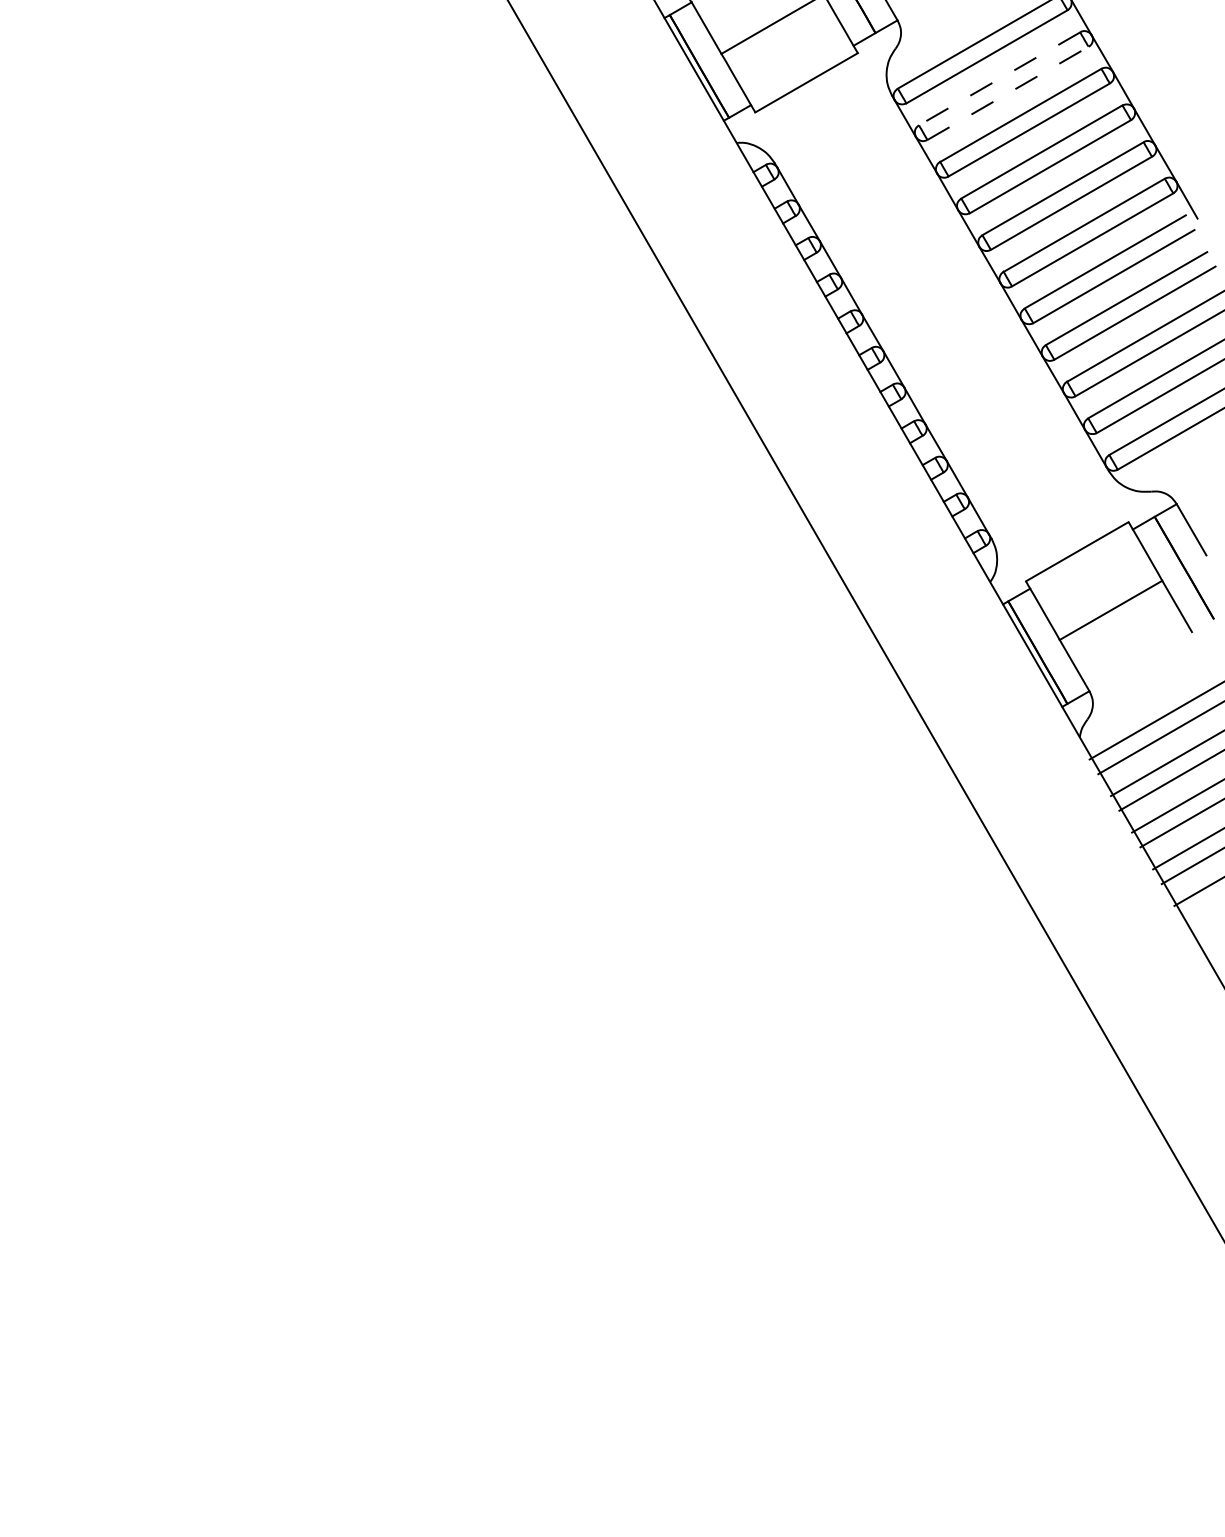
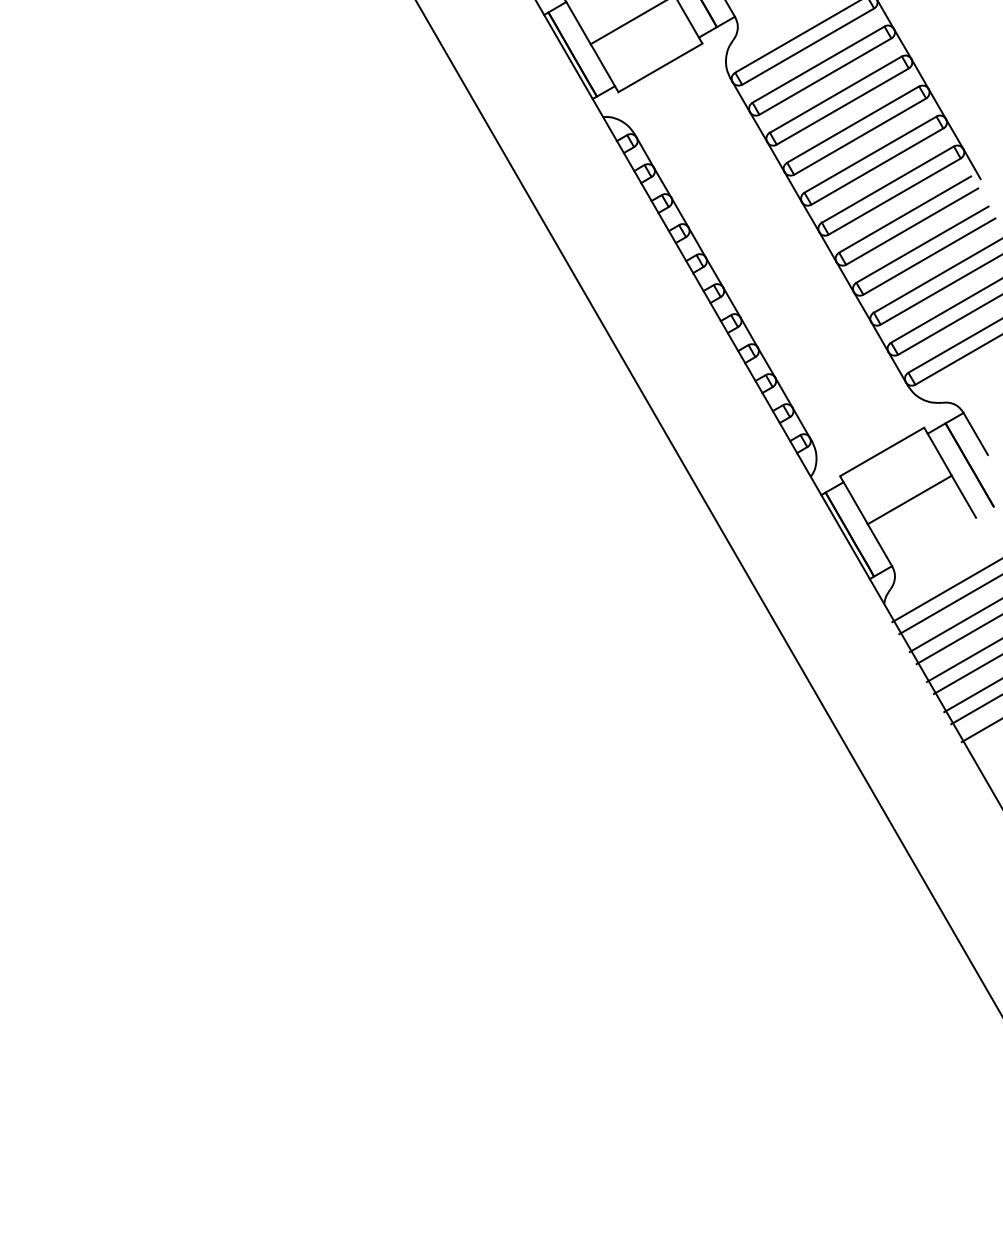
line: (999, 79) -> (818, 65), dashed -> solid
line: (1008, 93) -> (825, 76), dashed -> solid

